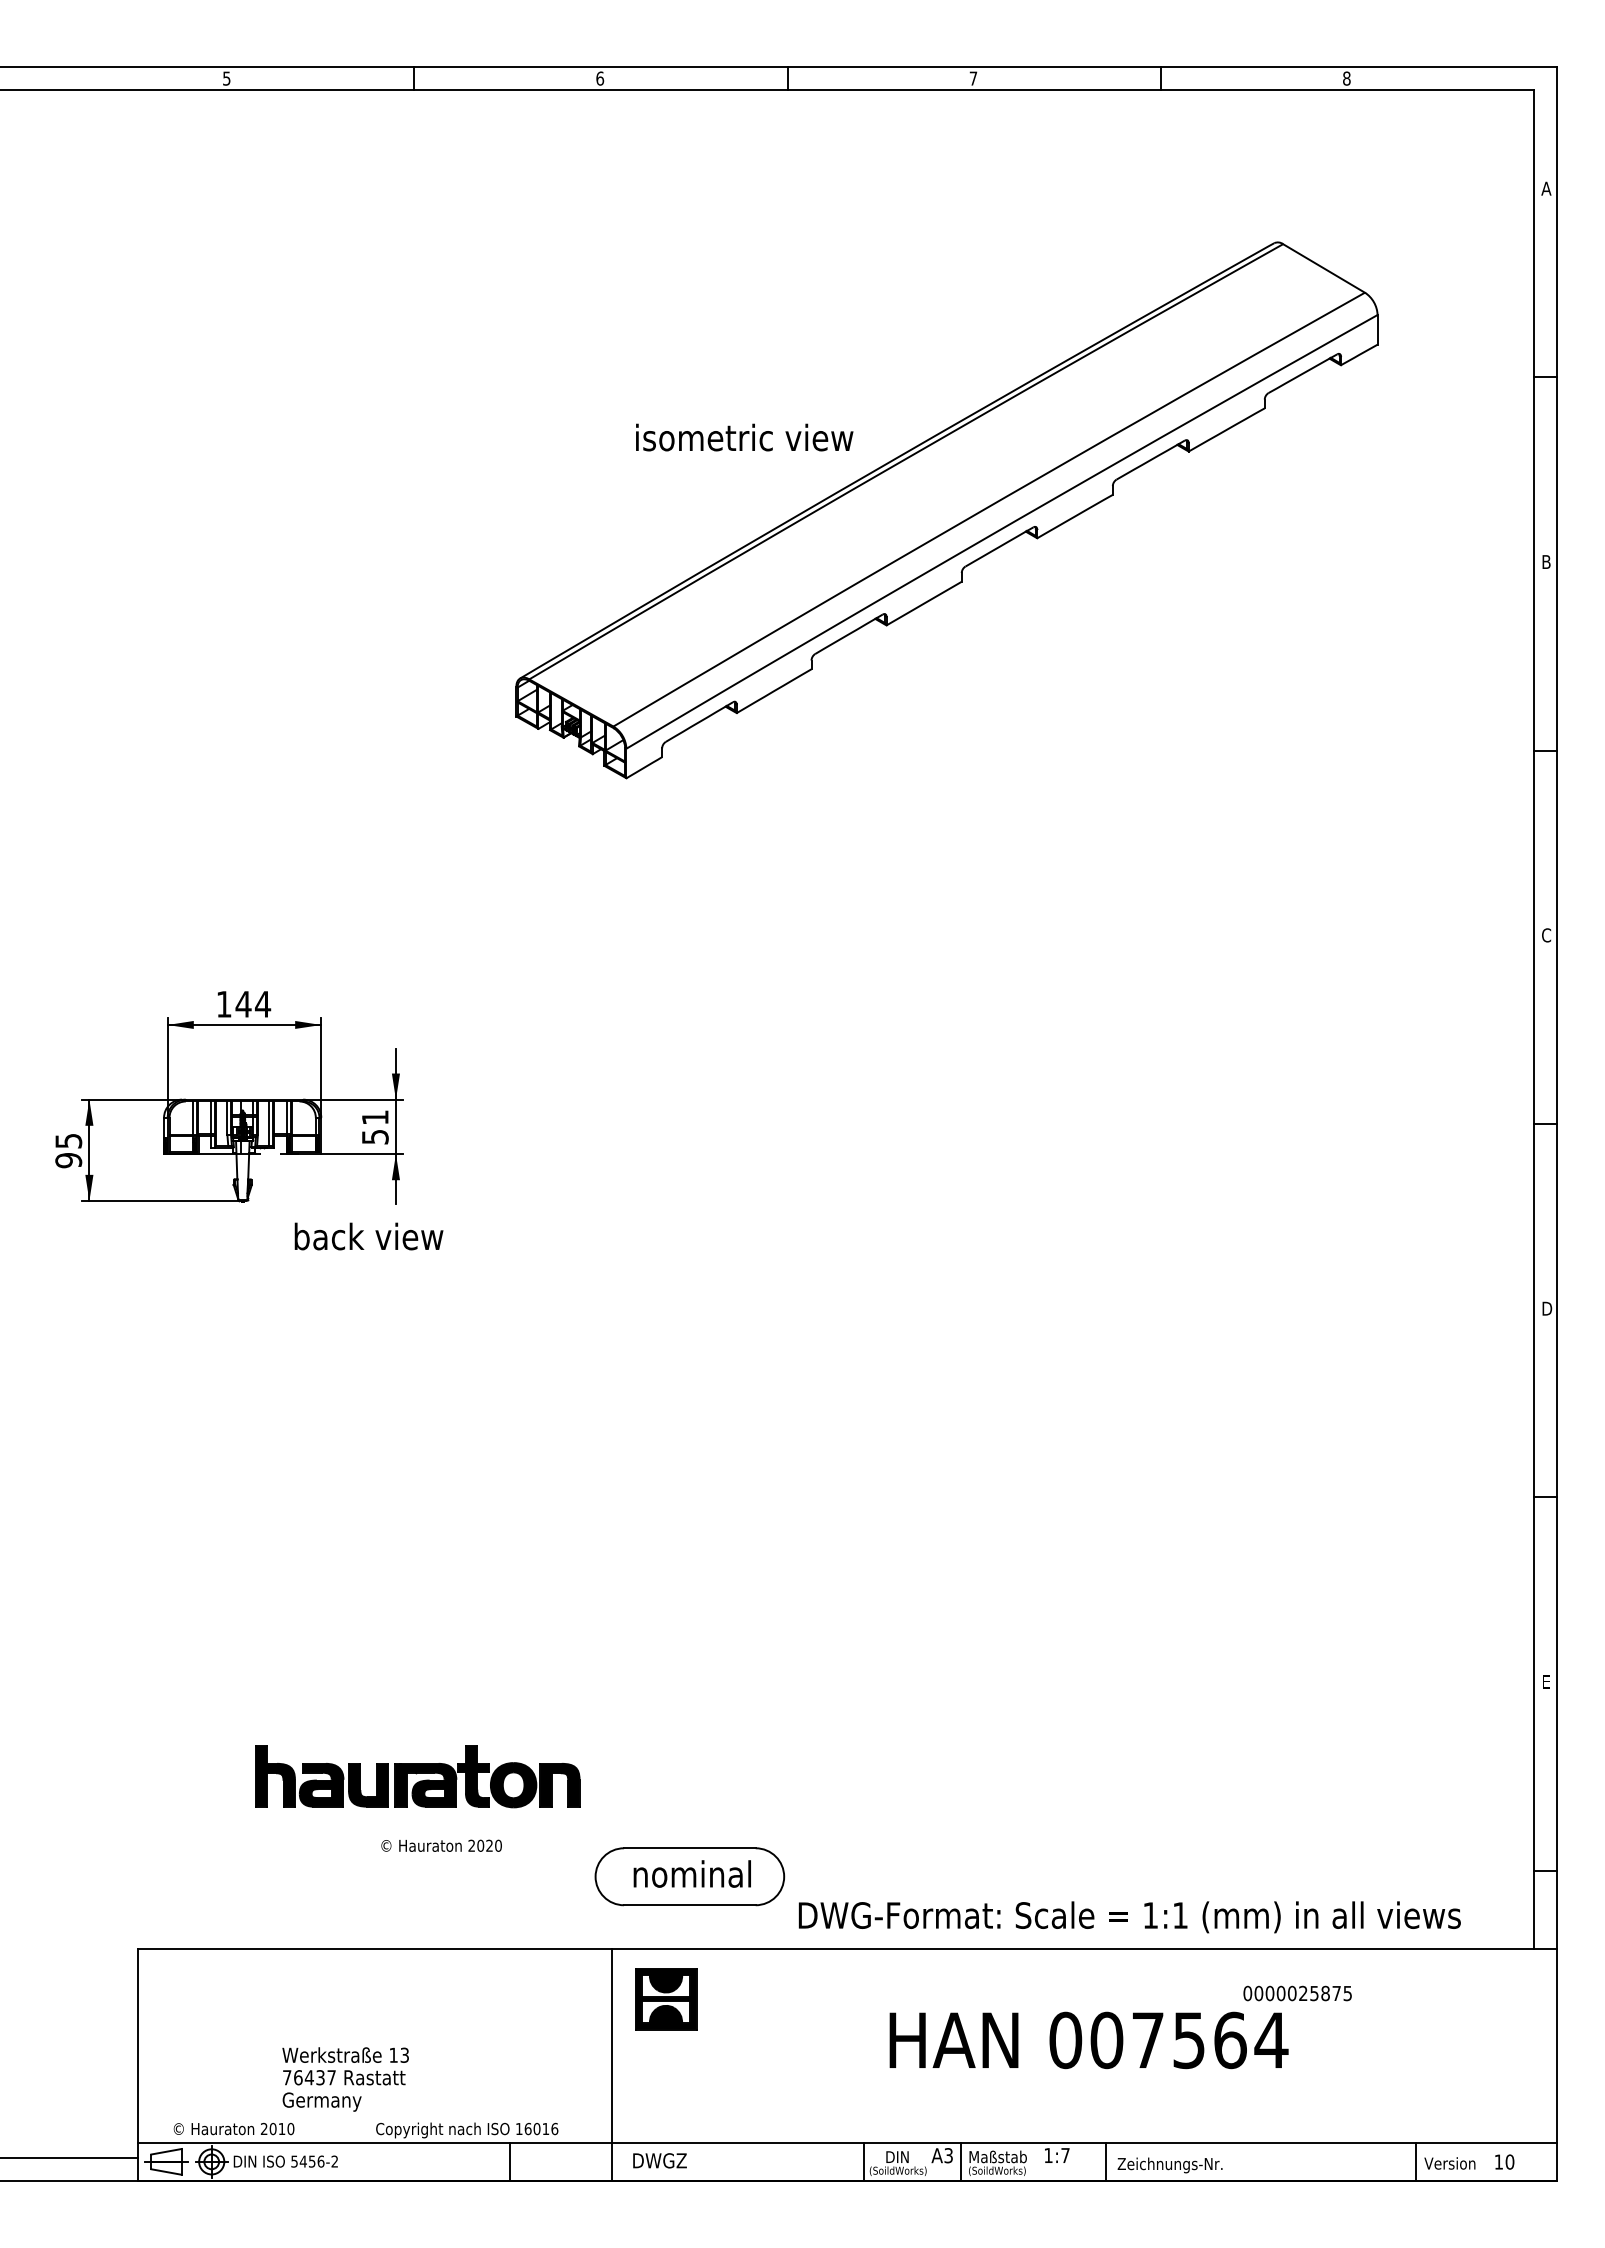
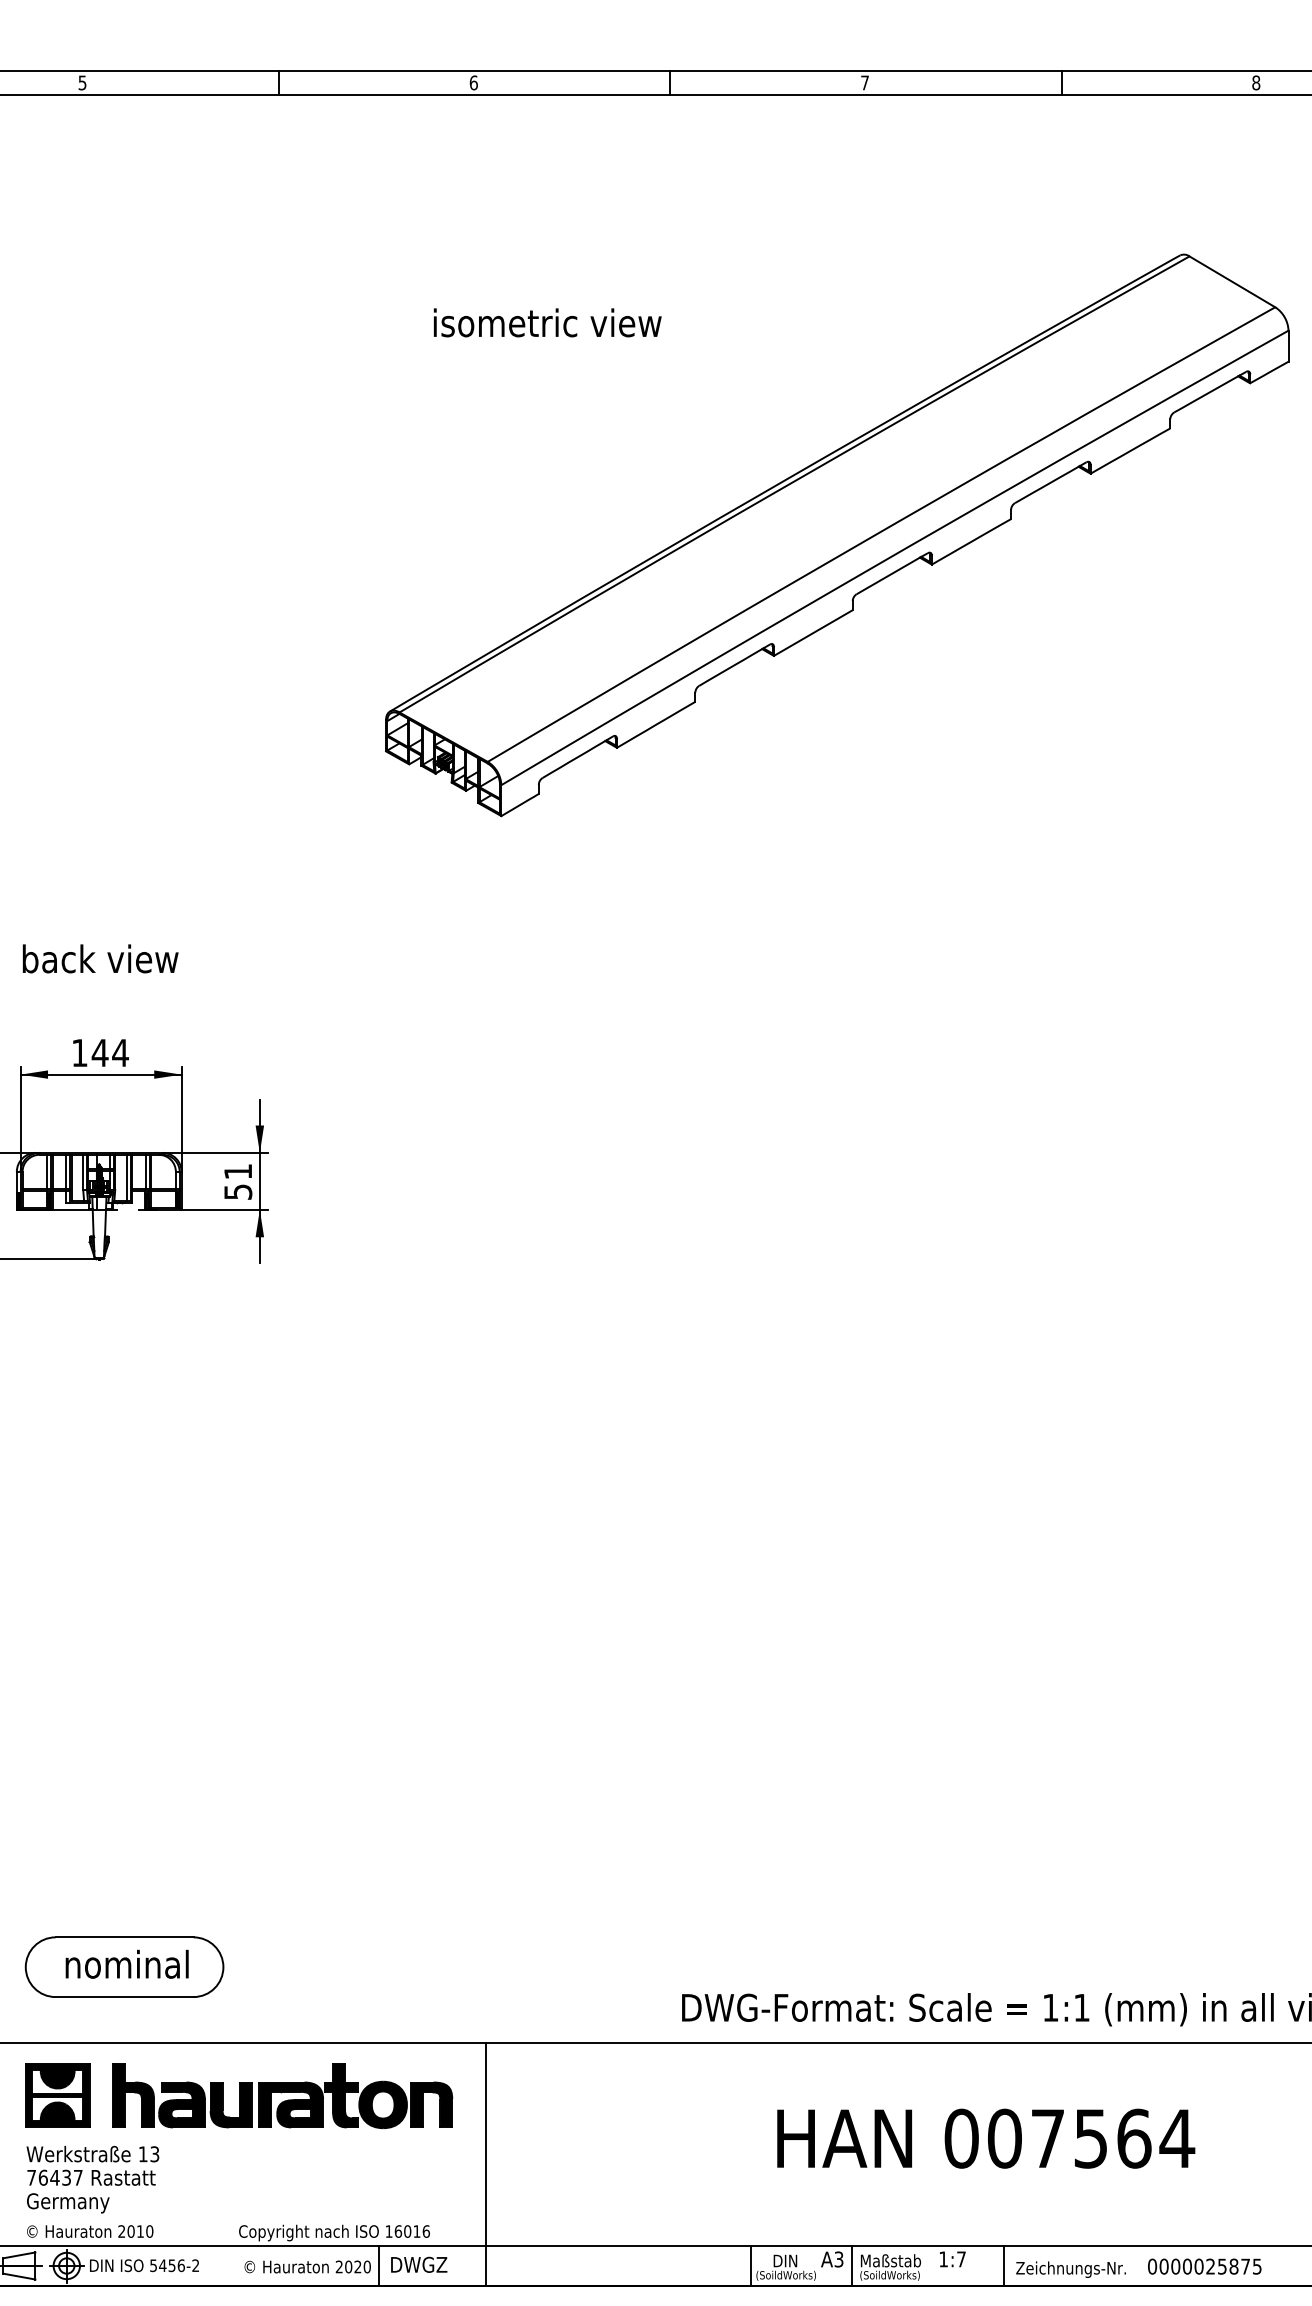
text: (744, 437) -> (547, 322), moved
text: (368, 1236) -> (100, 958), moved
part: (417, 1776) -> (282, 2095), moved
text: (441, 1845) -> (307, 2266), moved
part: (689, 1876) -> (124, 1966), moved
text: (1297, 1993) -> (1204, 2266), moved
part: (666, 1999) -> (58, 2095), moved
text: (345, 2079) -> (92, 2179), moved
text: (659, 2160) -> (418, 2264), moved

